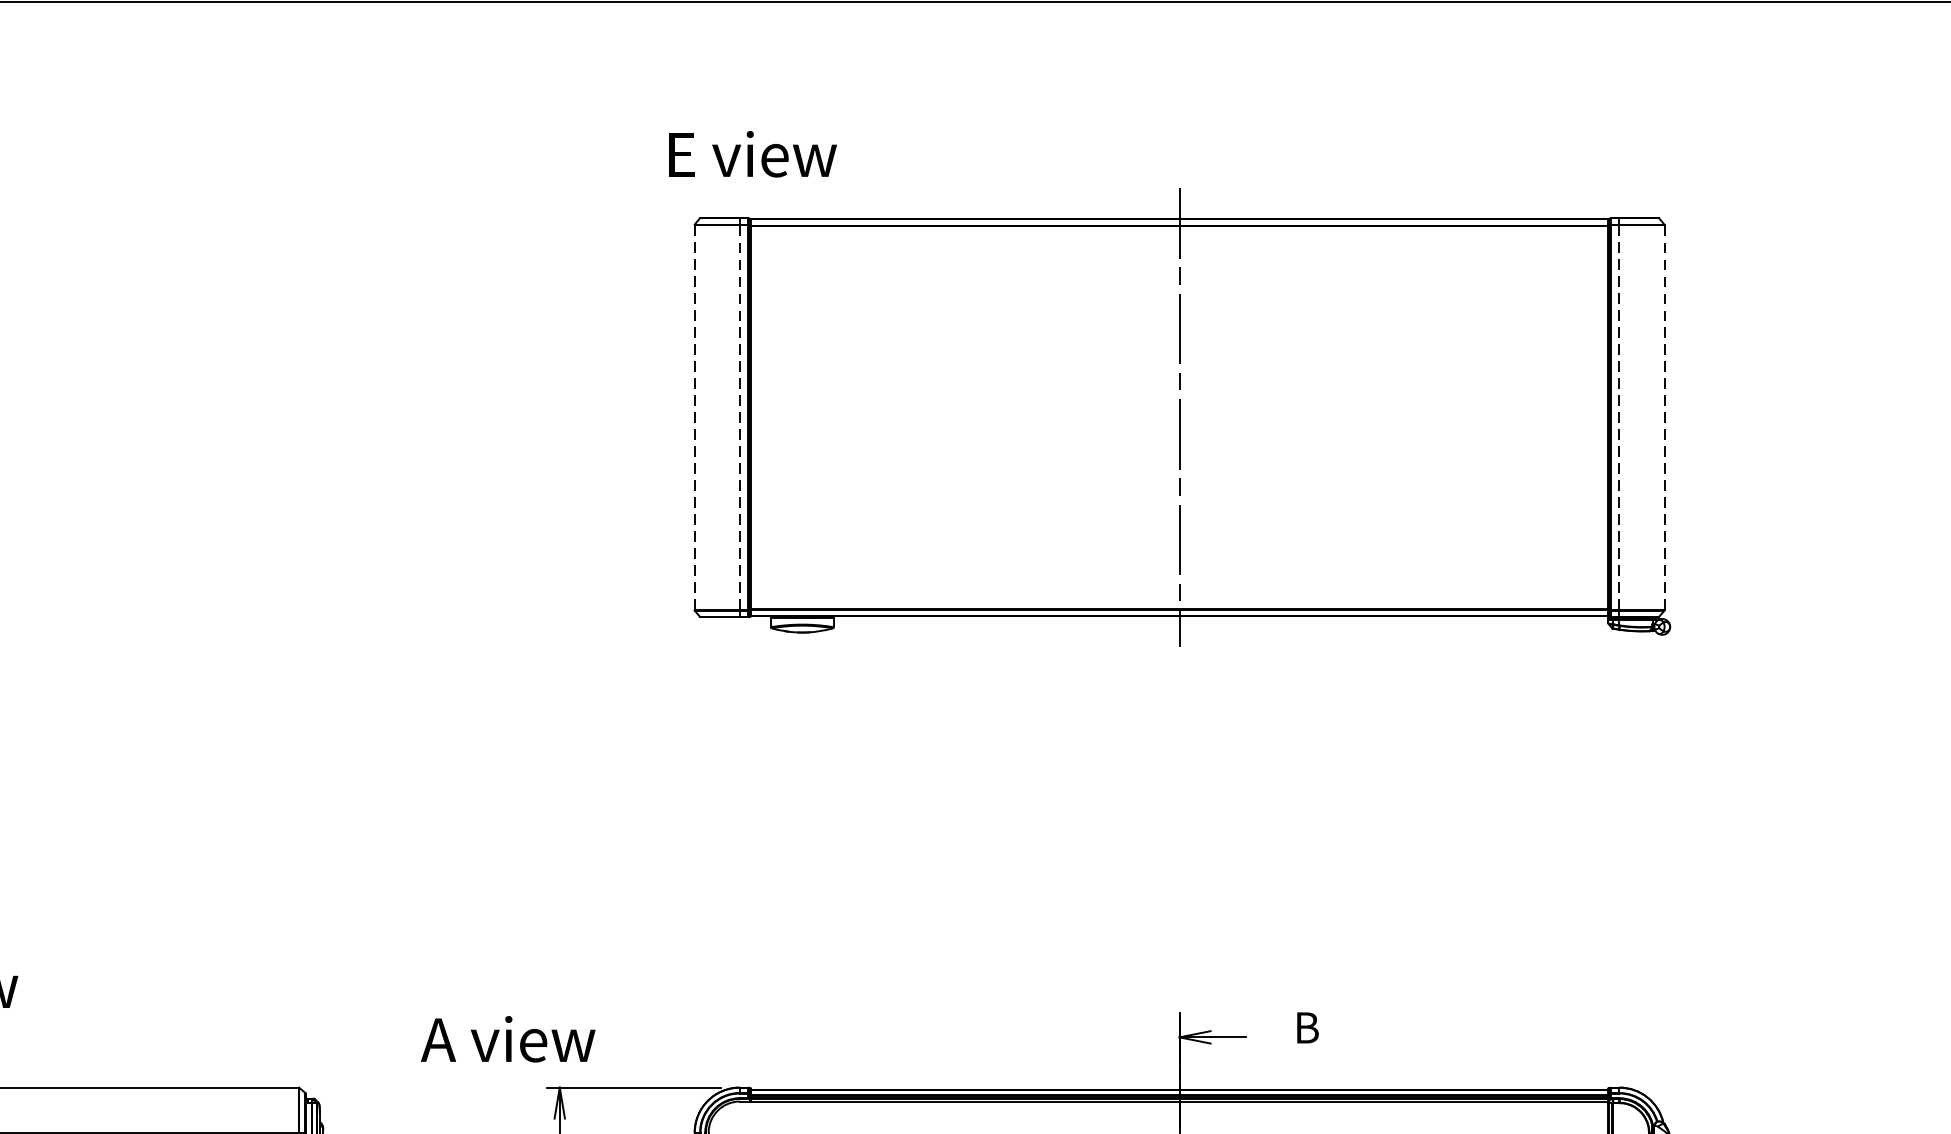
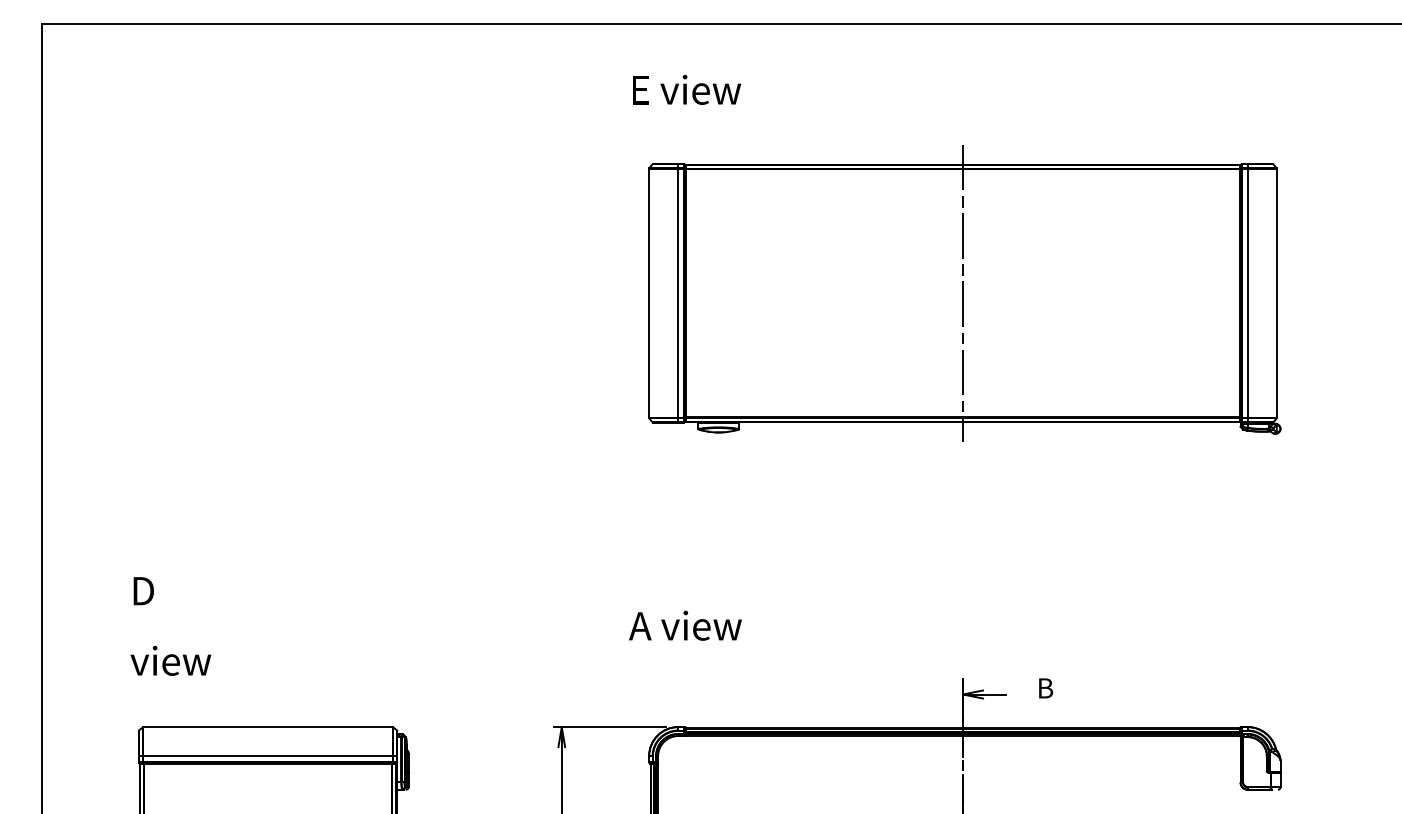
text: (752, 153) -> (686, 89), moved
line: (695, 417) -> (649, 293), dashed -> solid
line: (740, 417) -> (678, 293), dashed -> solid
line: (1619, 417) -> (1247, 293), dashed -> solid
line: (1663, 417) -> (1276, 293), dashed -> solid
text: (508, 1038) -> (685, 625), moved

